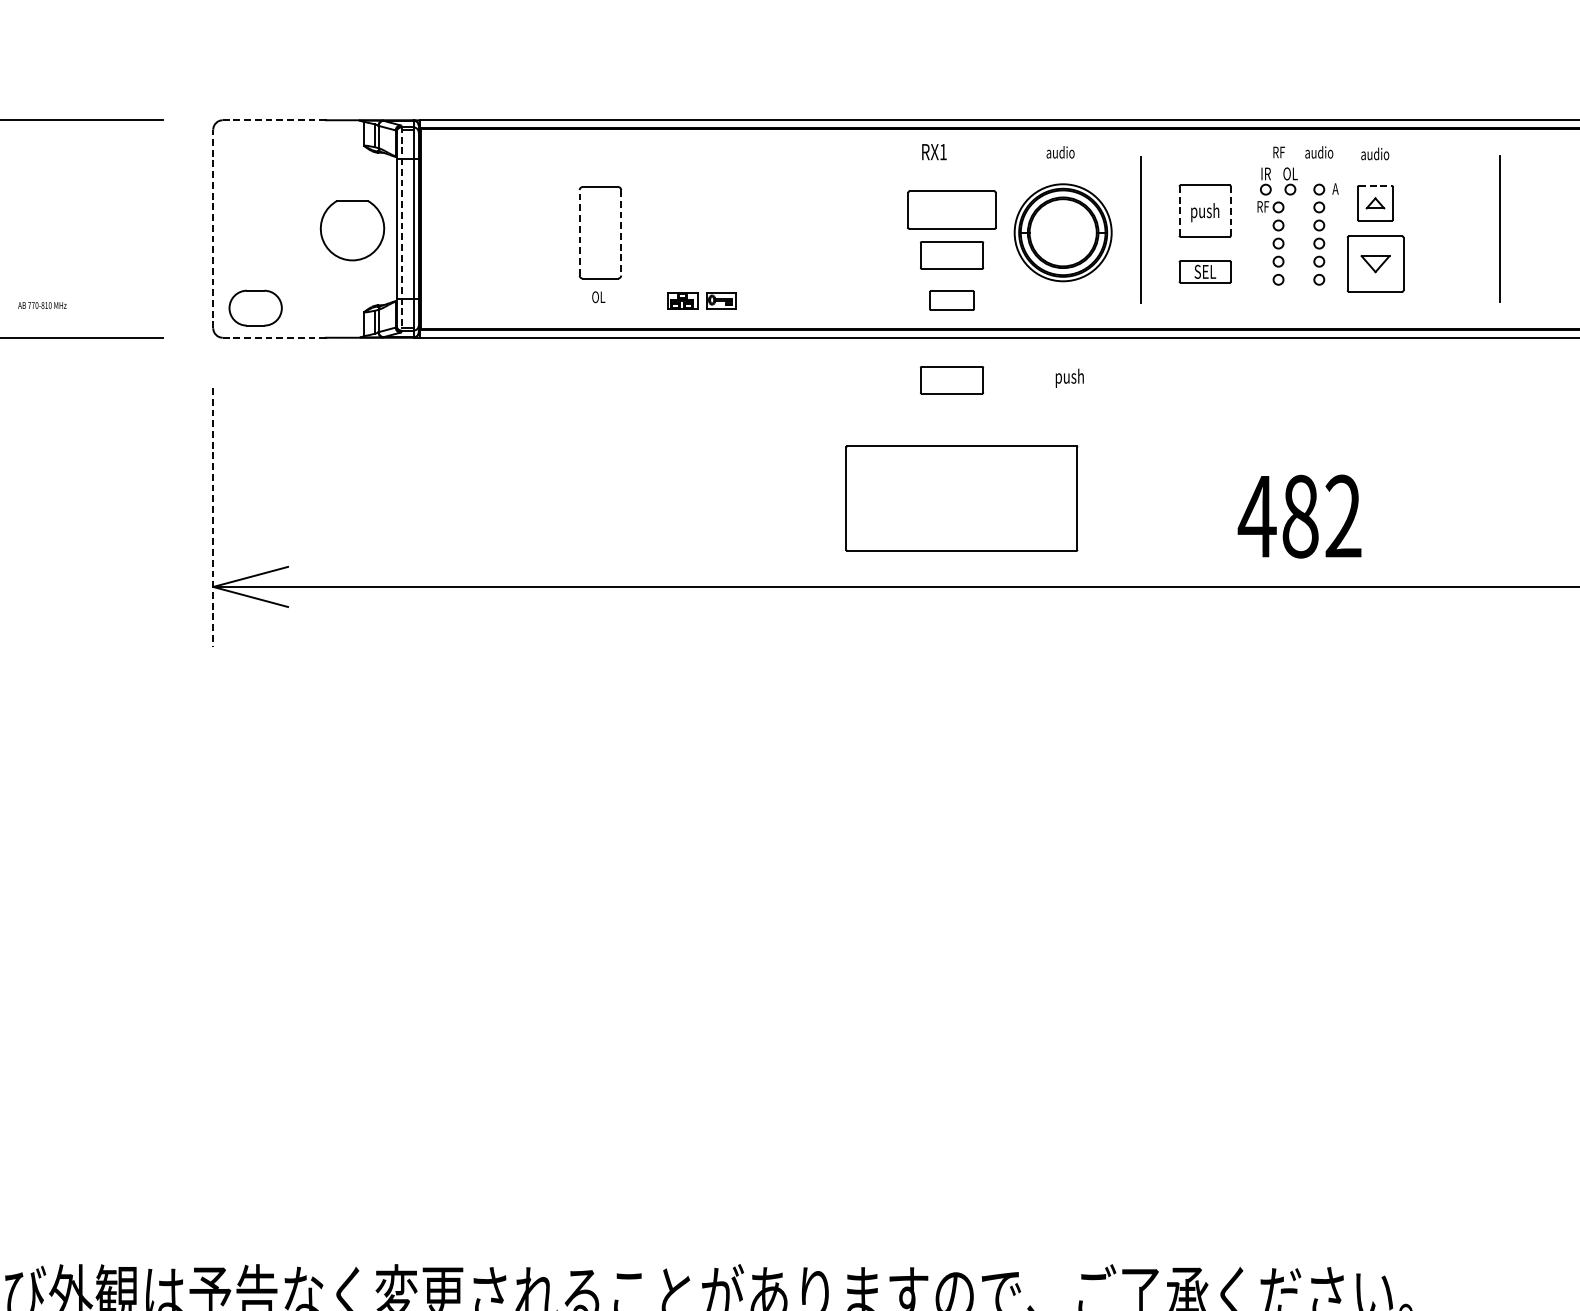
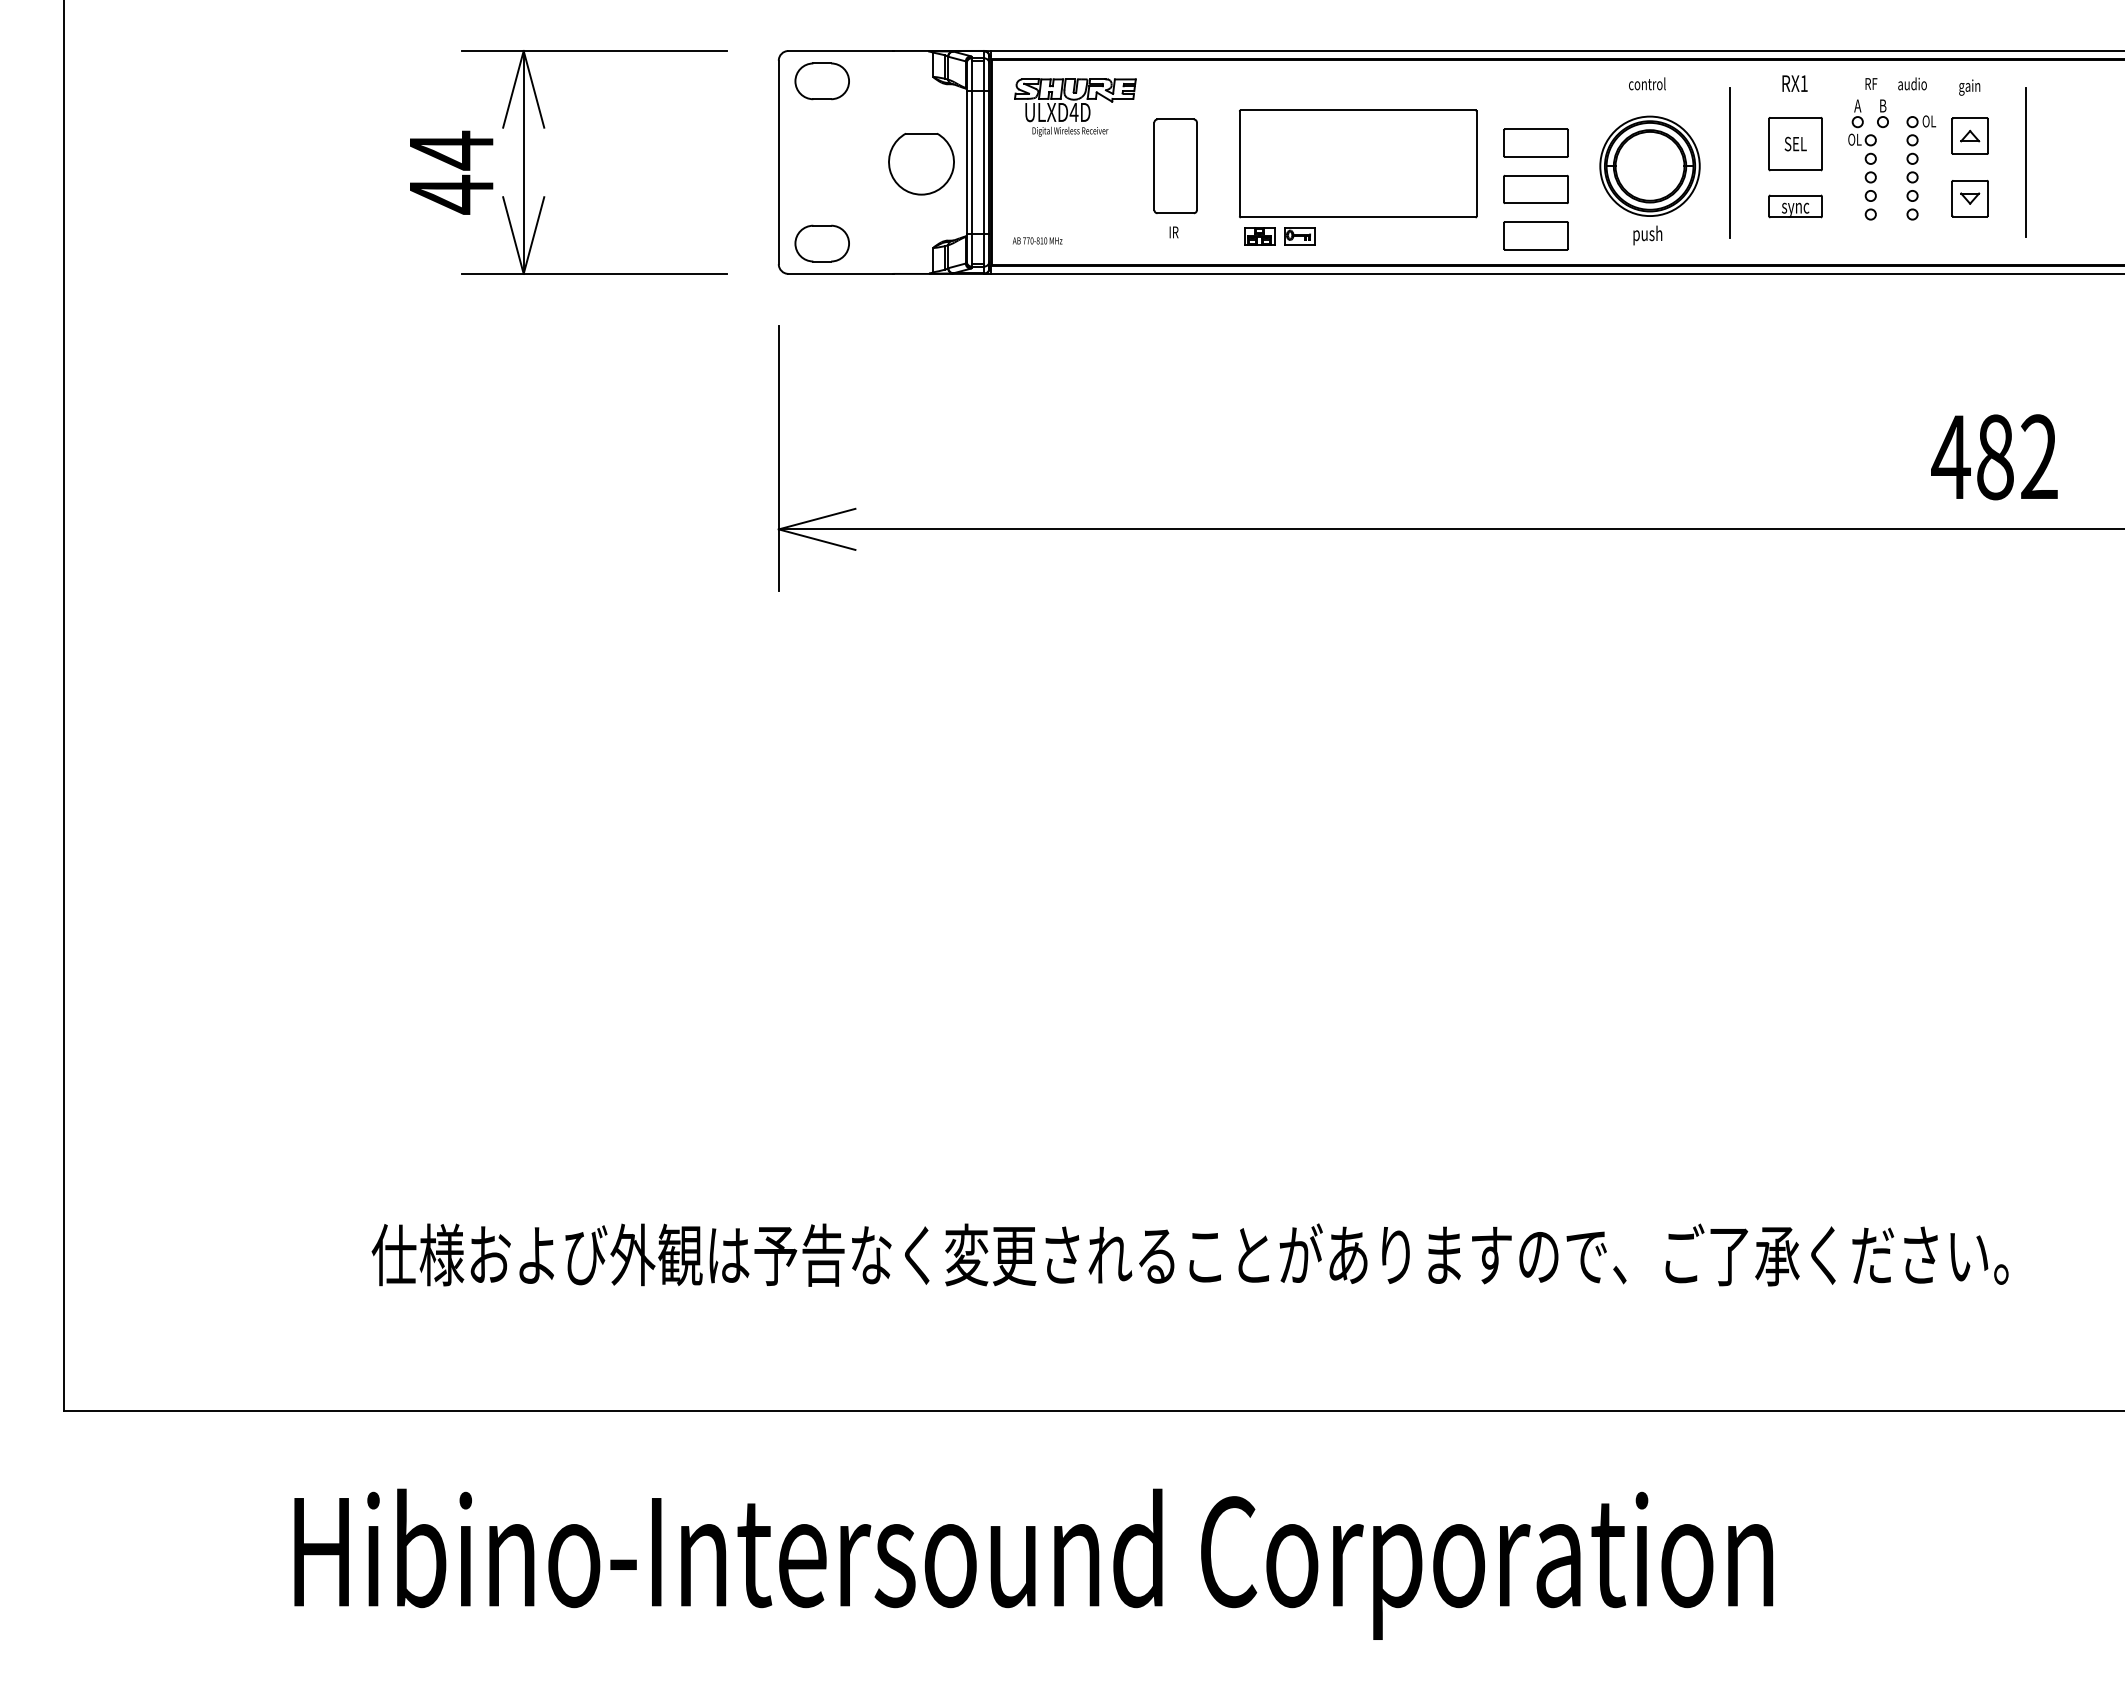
line: (274, 120) -> (841, 51), dashed -> solid
part: (254, 150) -> (821, 81), added
text: (933, 151) -> (1794, 83), moved
text: (1060, 151) -> (1647, 83), audio -> control
text: (1374, 155) -> (1969, 87), audio -> gain
text: (1265, 173) -> (1857, 105), IR -> A
text: (1289, 173) -> (1882, 105), OL -> B
part: (502, 175) -> (1075, 107), added
line: (1375, 186) -> (1970, 118), dashed -> solid
text: (1335, 189) -> (1929, 121), A -> OL
text: (1262, 206) -> (1854, 139), RF -> OL
part: (951, 209) -> (1535, 142), size x0.71
line: (1179, 210) -> (1769, 143), dashed -> solid
line: (1230, 211) -> (1821, 144), dashed -> solid
text: (1205, 212) -> (1795, 145), push -> SEL
line: (213, 229) -> (778, 162), dashed -> solid
line: (401, 229) -> (971, 162), dashed -> solid
line: (1499, 229) -> (2025, 162), moved
line: (579, 232) -> (1154, 166), dashed -> solid
line: (620, 232) -> (1196, 166), dashed -> solid
part: (1374, 264) -> (1969, 198), size x0.62
text: (1205, 272) -> (1795, 207), SEL -> sync
text: (598, 297) -> (1173, 232), OL -> IR
part: (951, 300) -> (1535, 235), size x1.43
text: (42, 305) -> (1037, 240), moved
line: (274, 337) -> (841, 273), dashed -> solid
text: (1069, 378) -> (1647, 235), moved
part: (951, 379) -> (1535, 316), removed
part: (962, 498) -> (1358, 163), moved
text: (1299, 516) -> (1994, 457), moved
line: (213, 517) -> (778, 458), dashed -> solid

